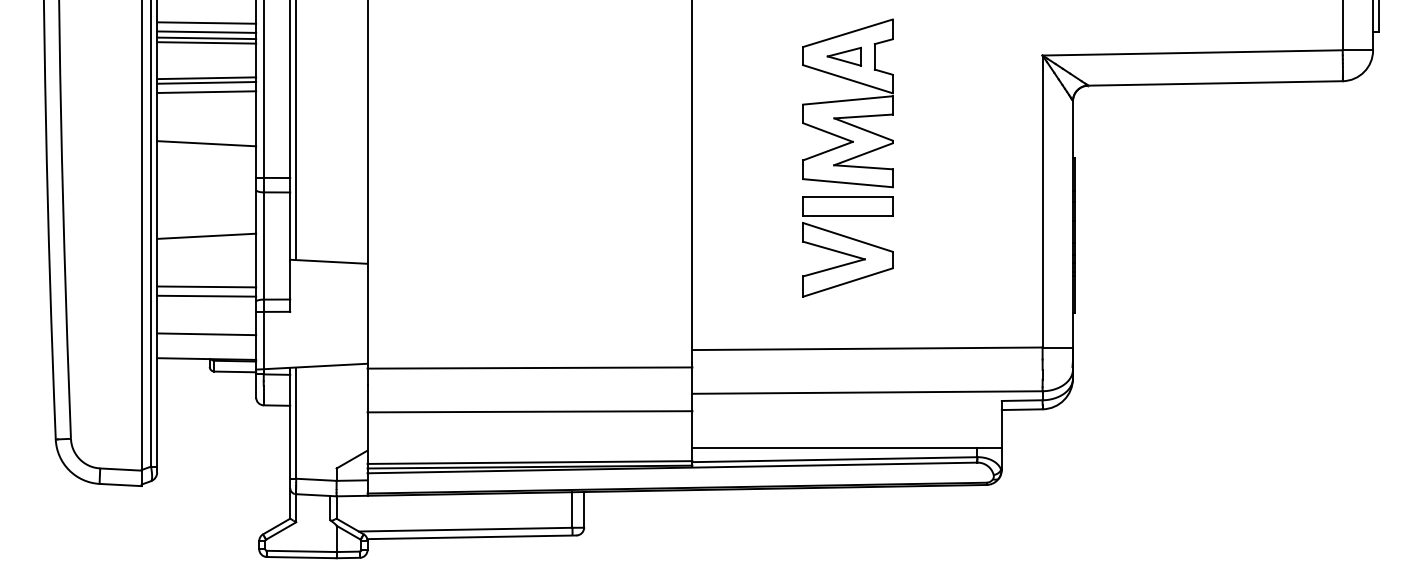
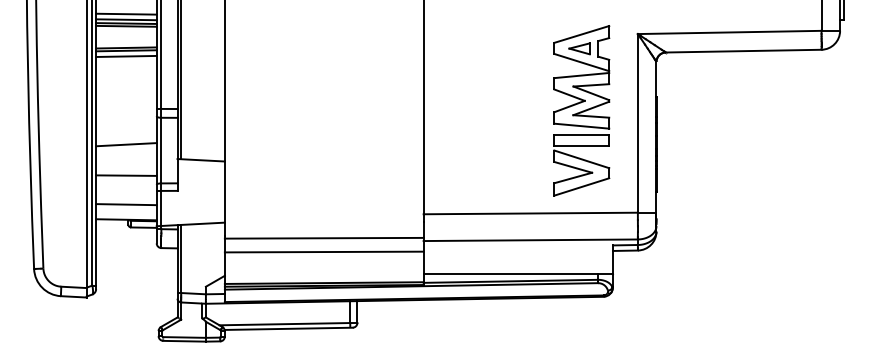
line: (206, 142) -> (126, 87), removed
part: (847, 157) -> (581, 110), moved
line: (206, 296) -> (126, 181), removed
line: (528, 366) -> (323, 237), moved

